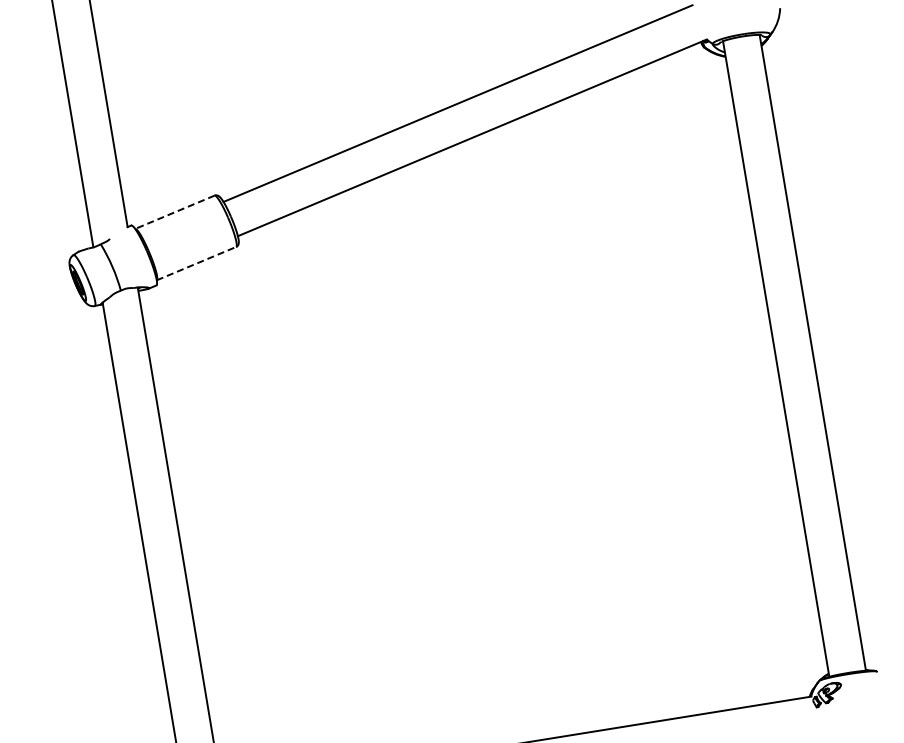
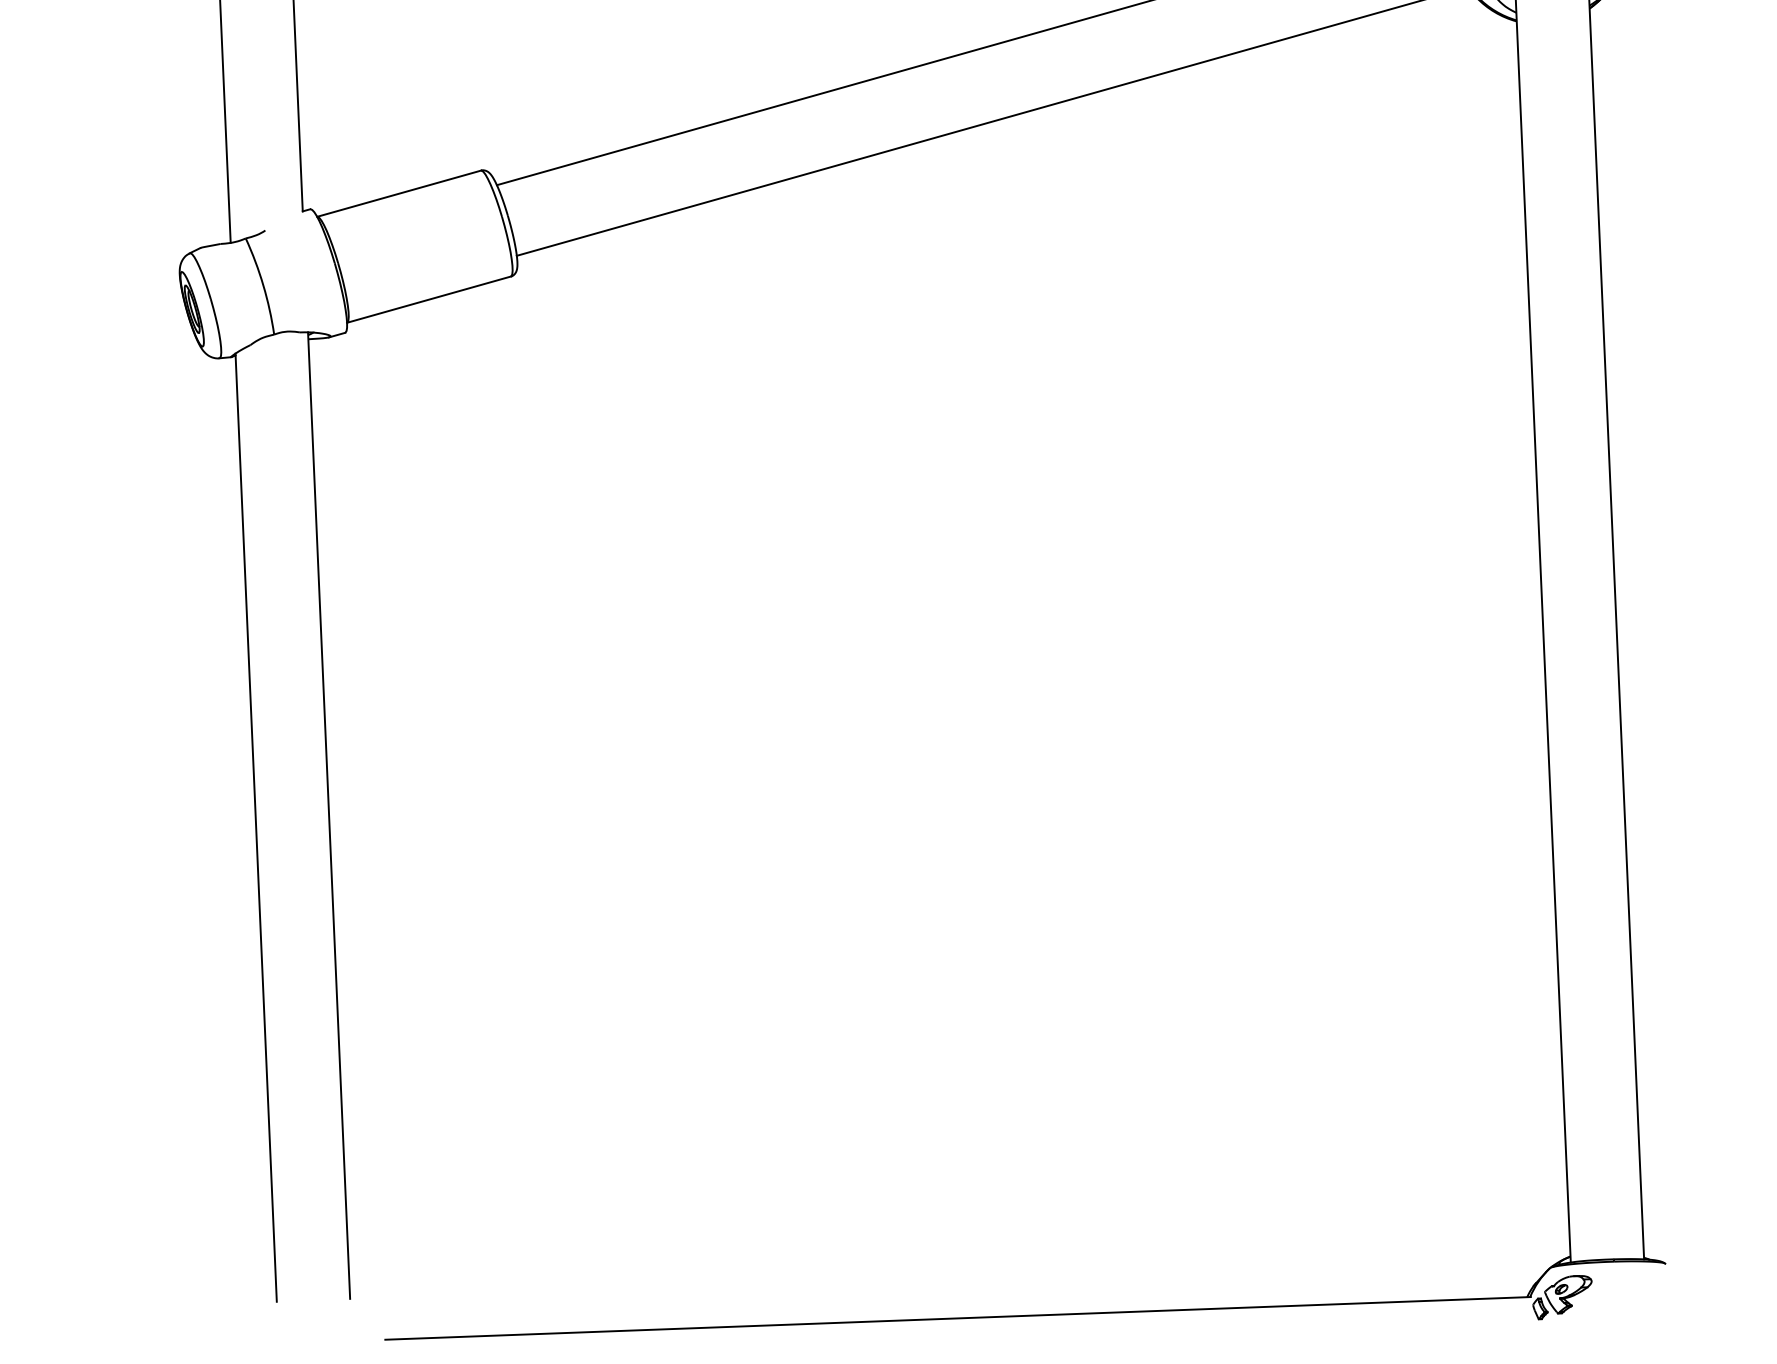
line: (174, 212) -> (398, 194), dashed -> solid
line: (196, 263) -> (429, 299), dashed -> solid

